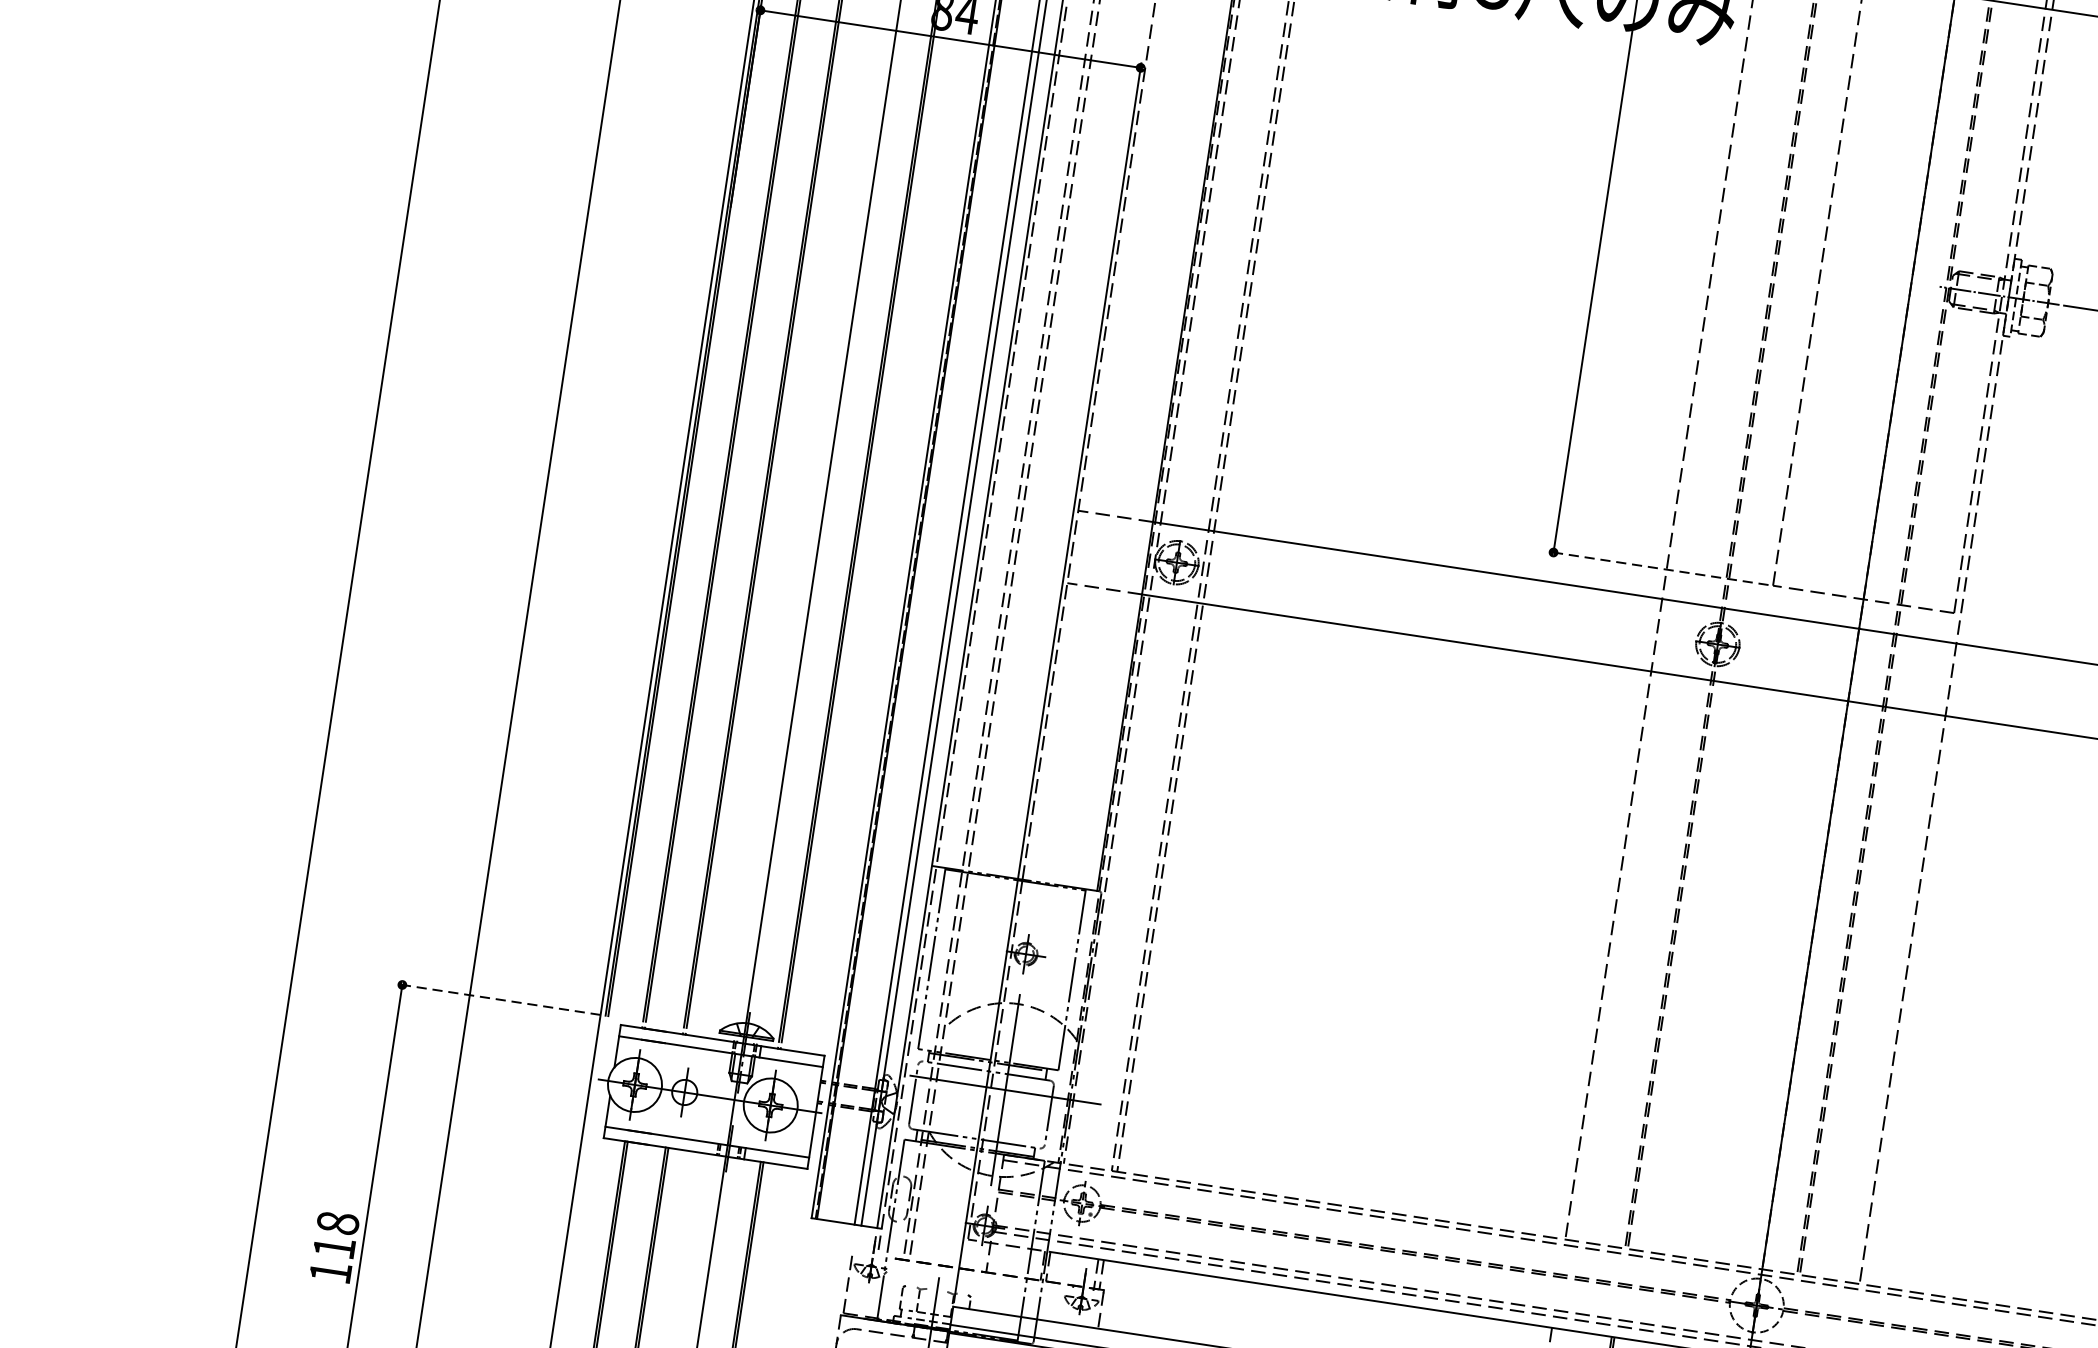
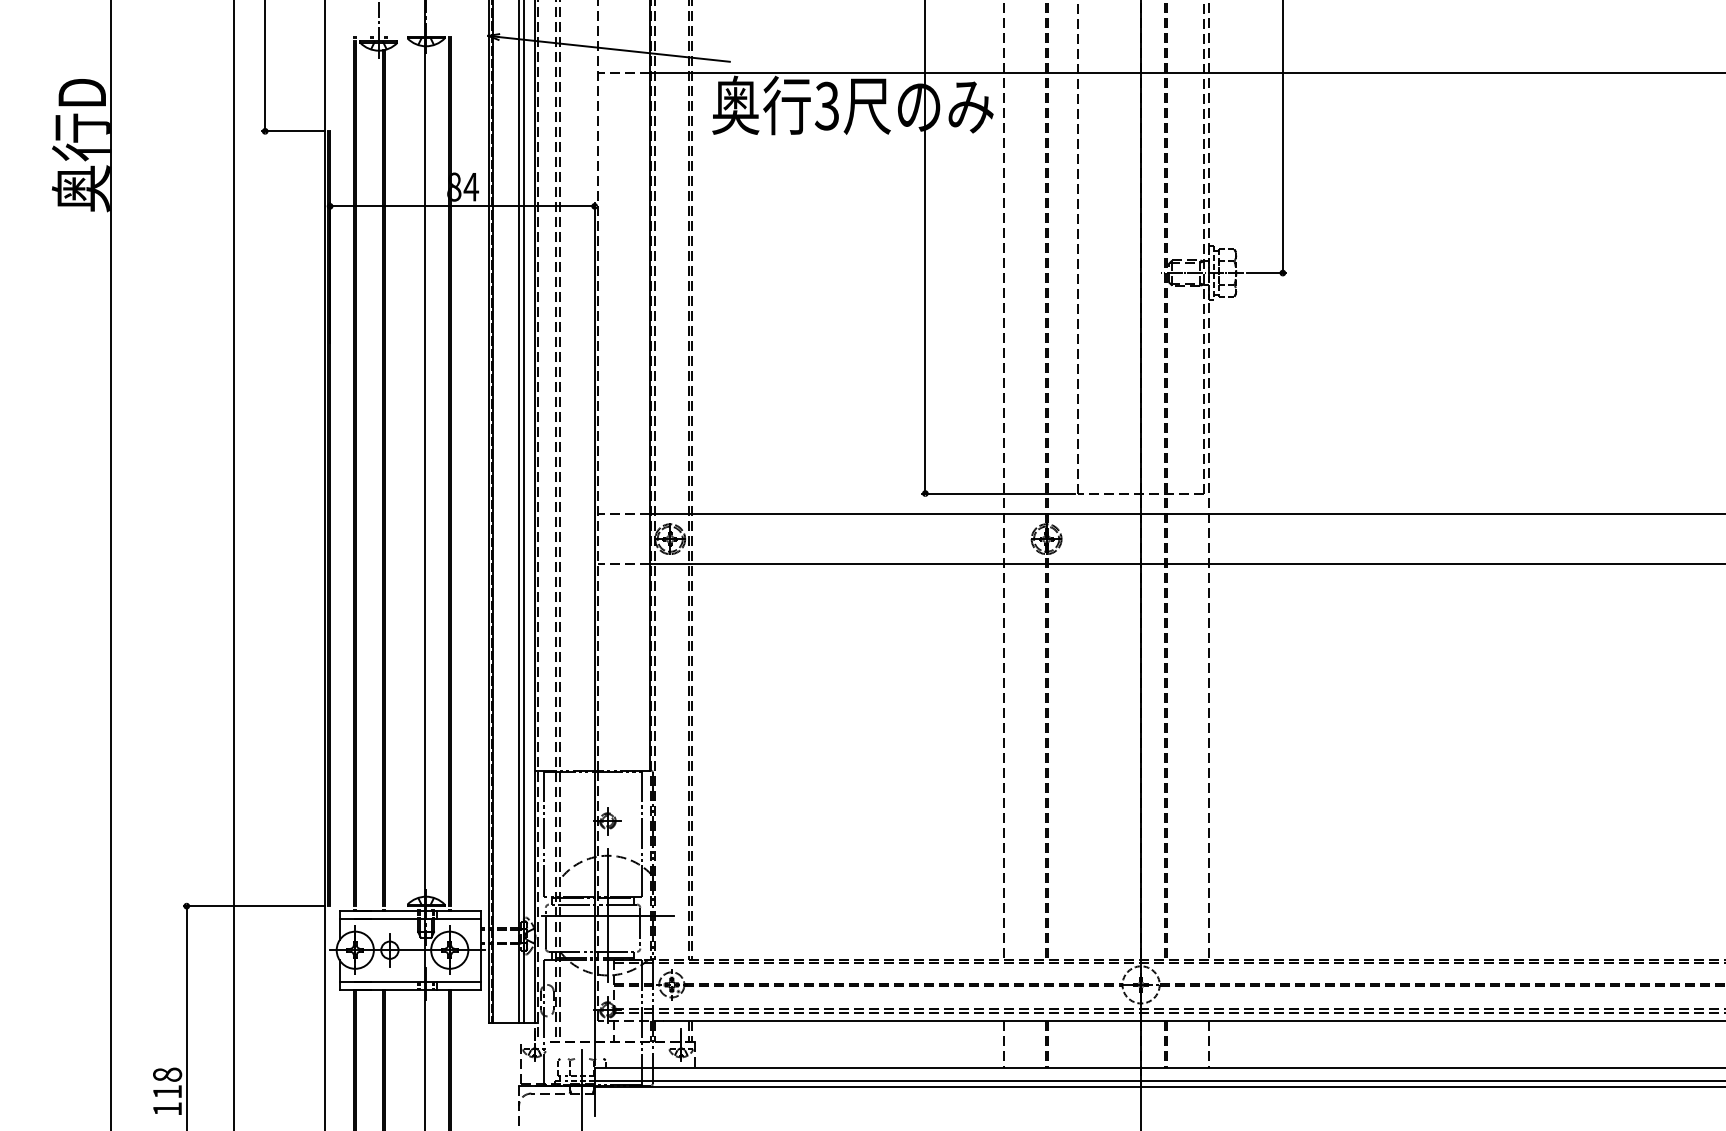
line: (1658, 568) -> (998, 493), dashed -> solid
line: (499, 1000) -> (254, 906), dashed -> solid

